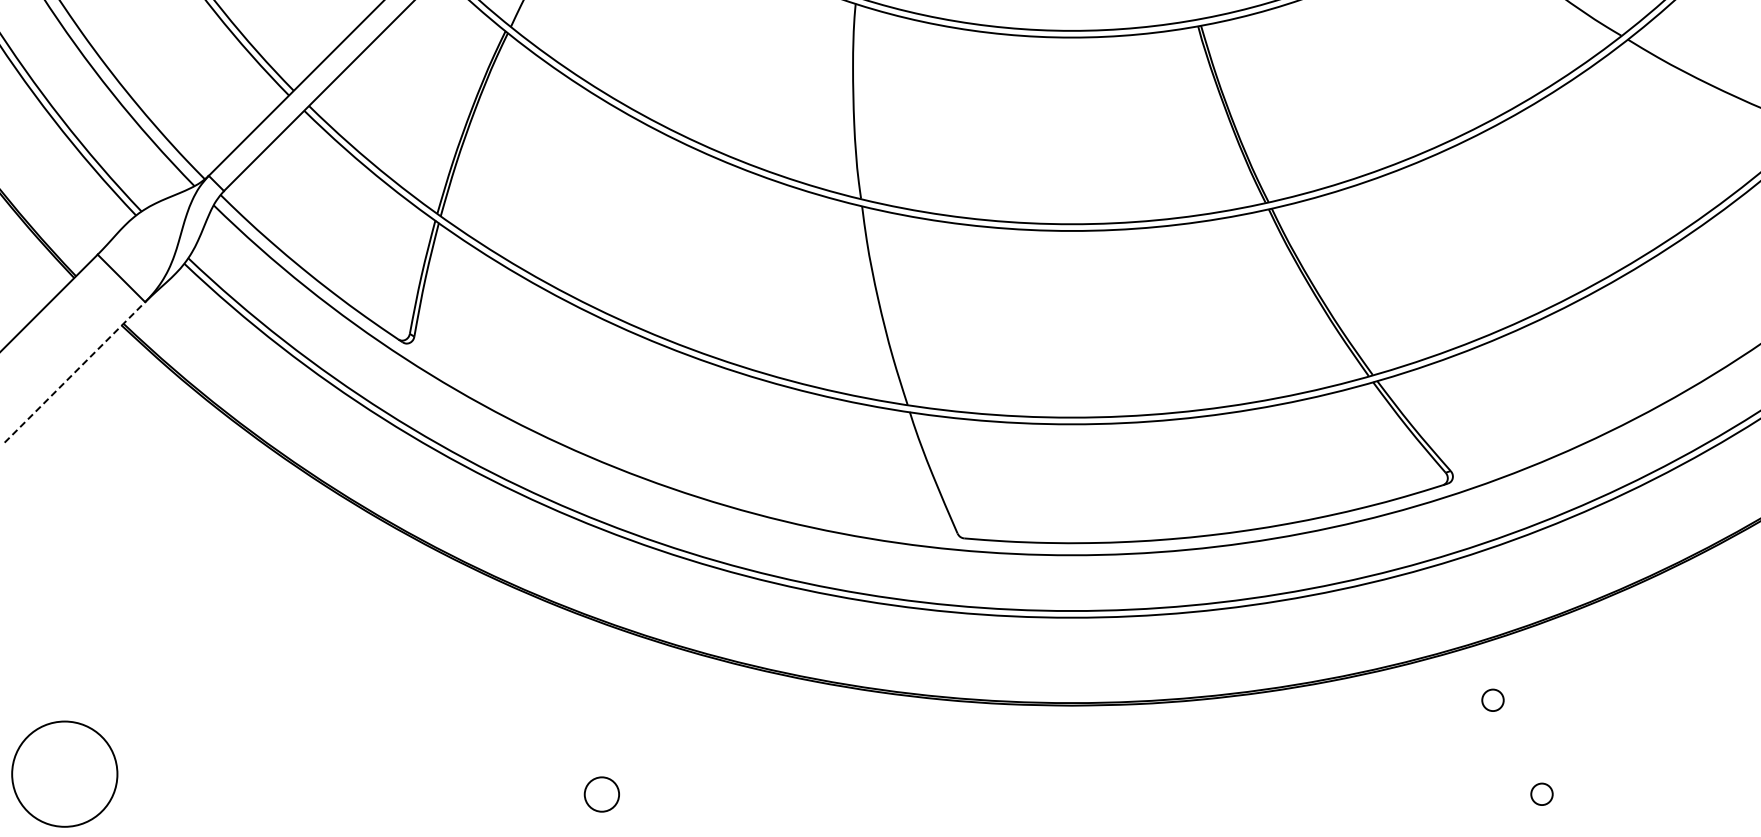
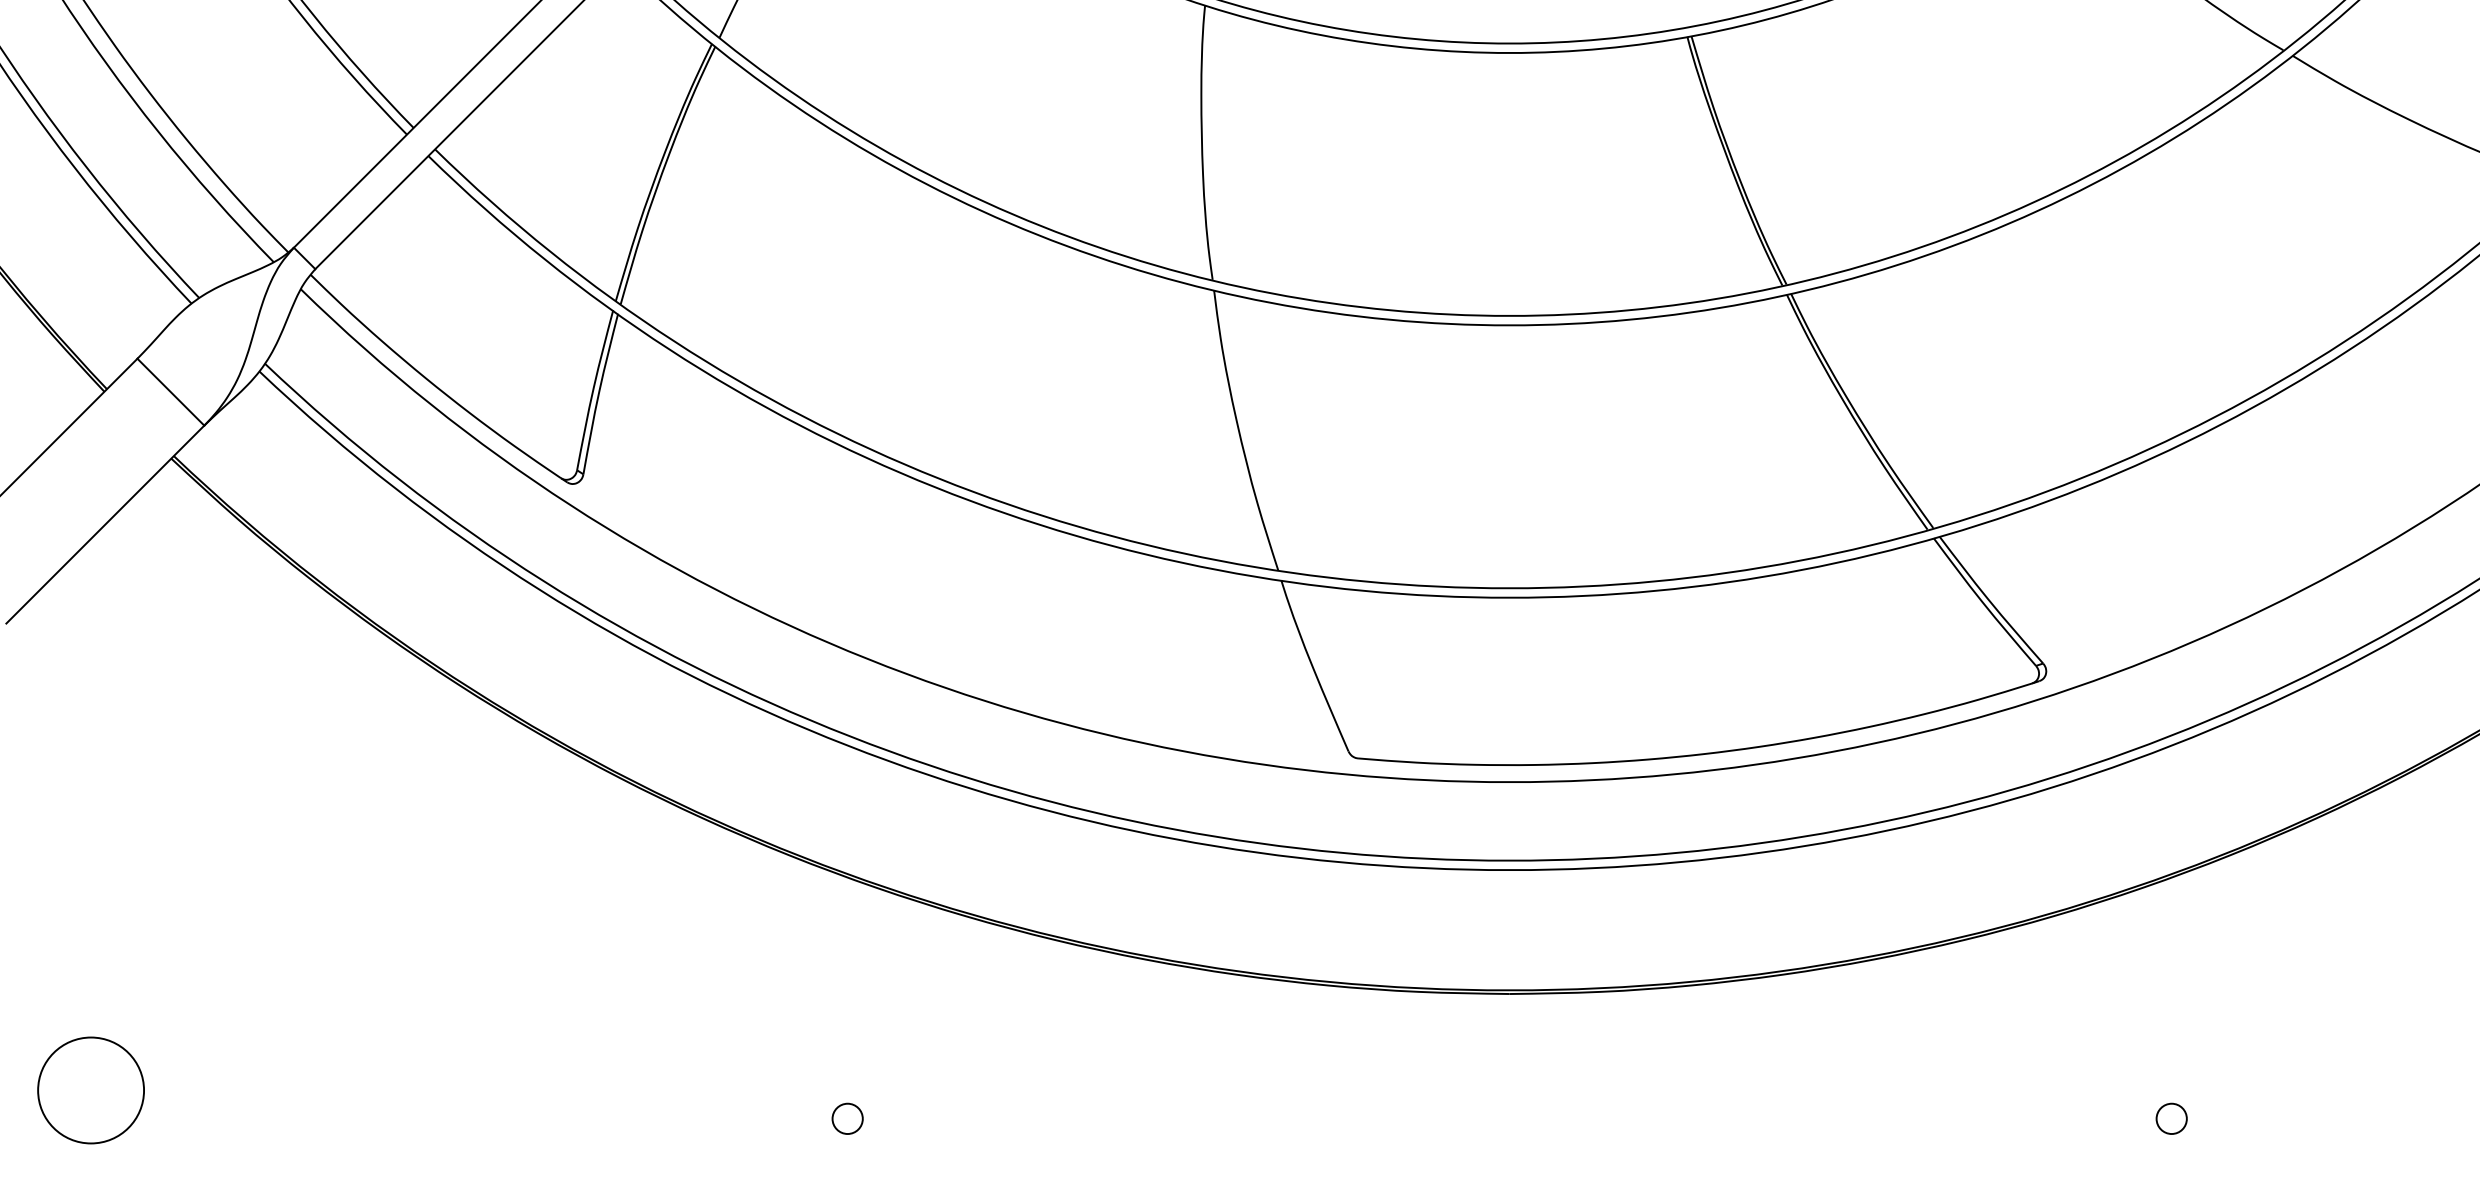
line: (75, 372) -> (106, 524), dashed -> solid
circle: (1492, 699) -> (2102, 985), removed
circle: (64, 773) -> (90, 1089), size x0.71
circle: (601, 793) -> (847, 1117), size x0.62

